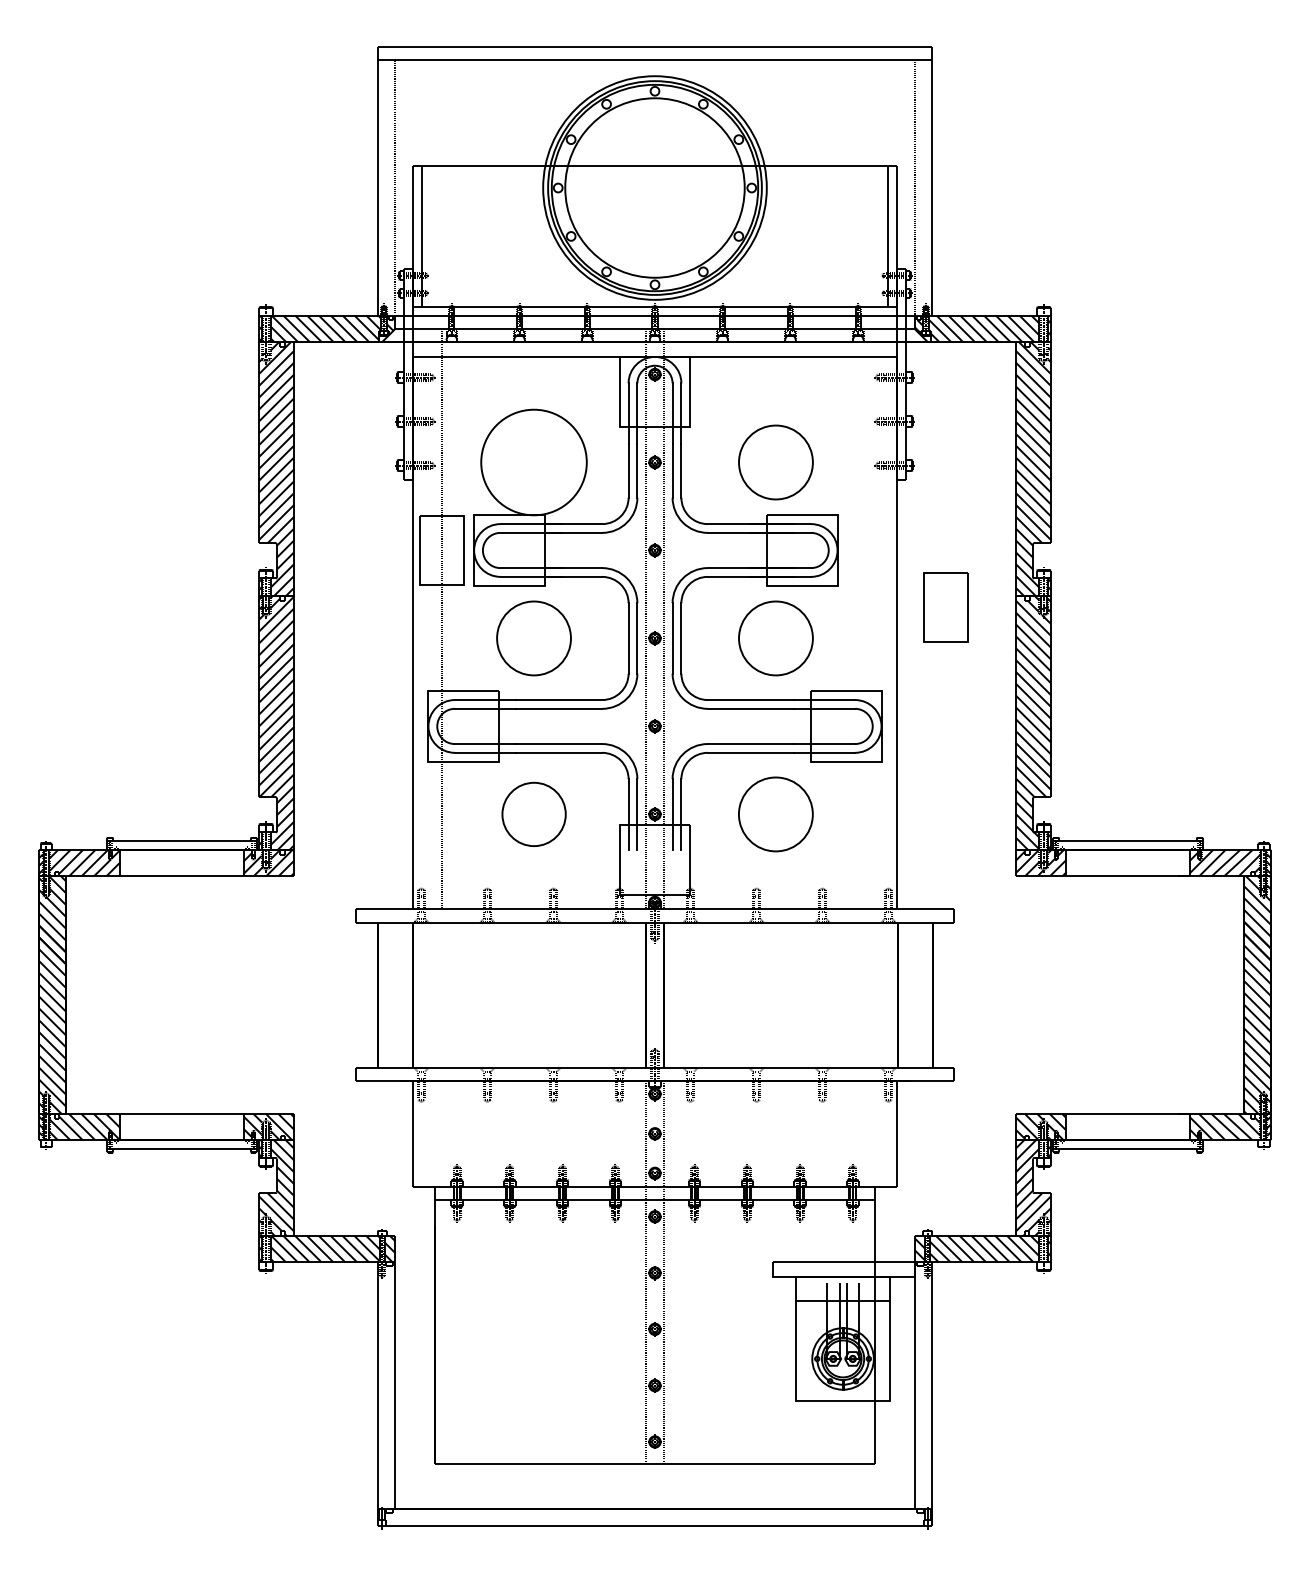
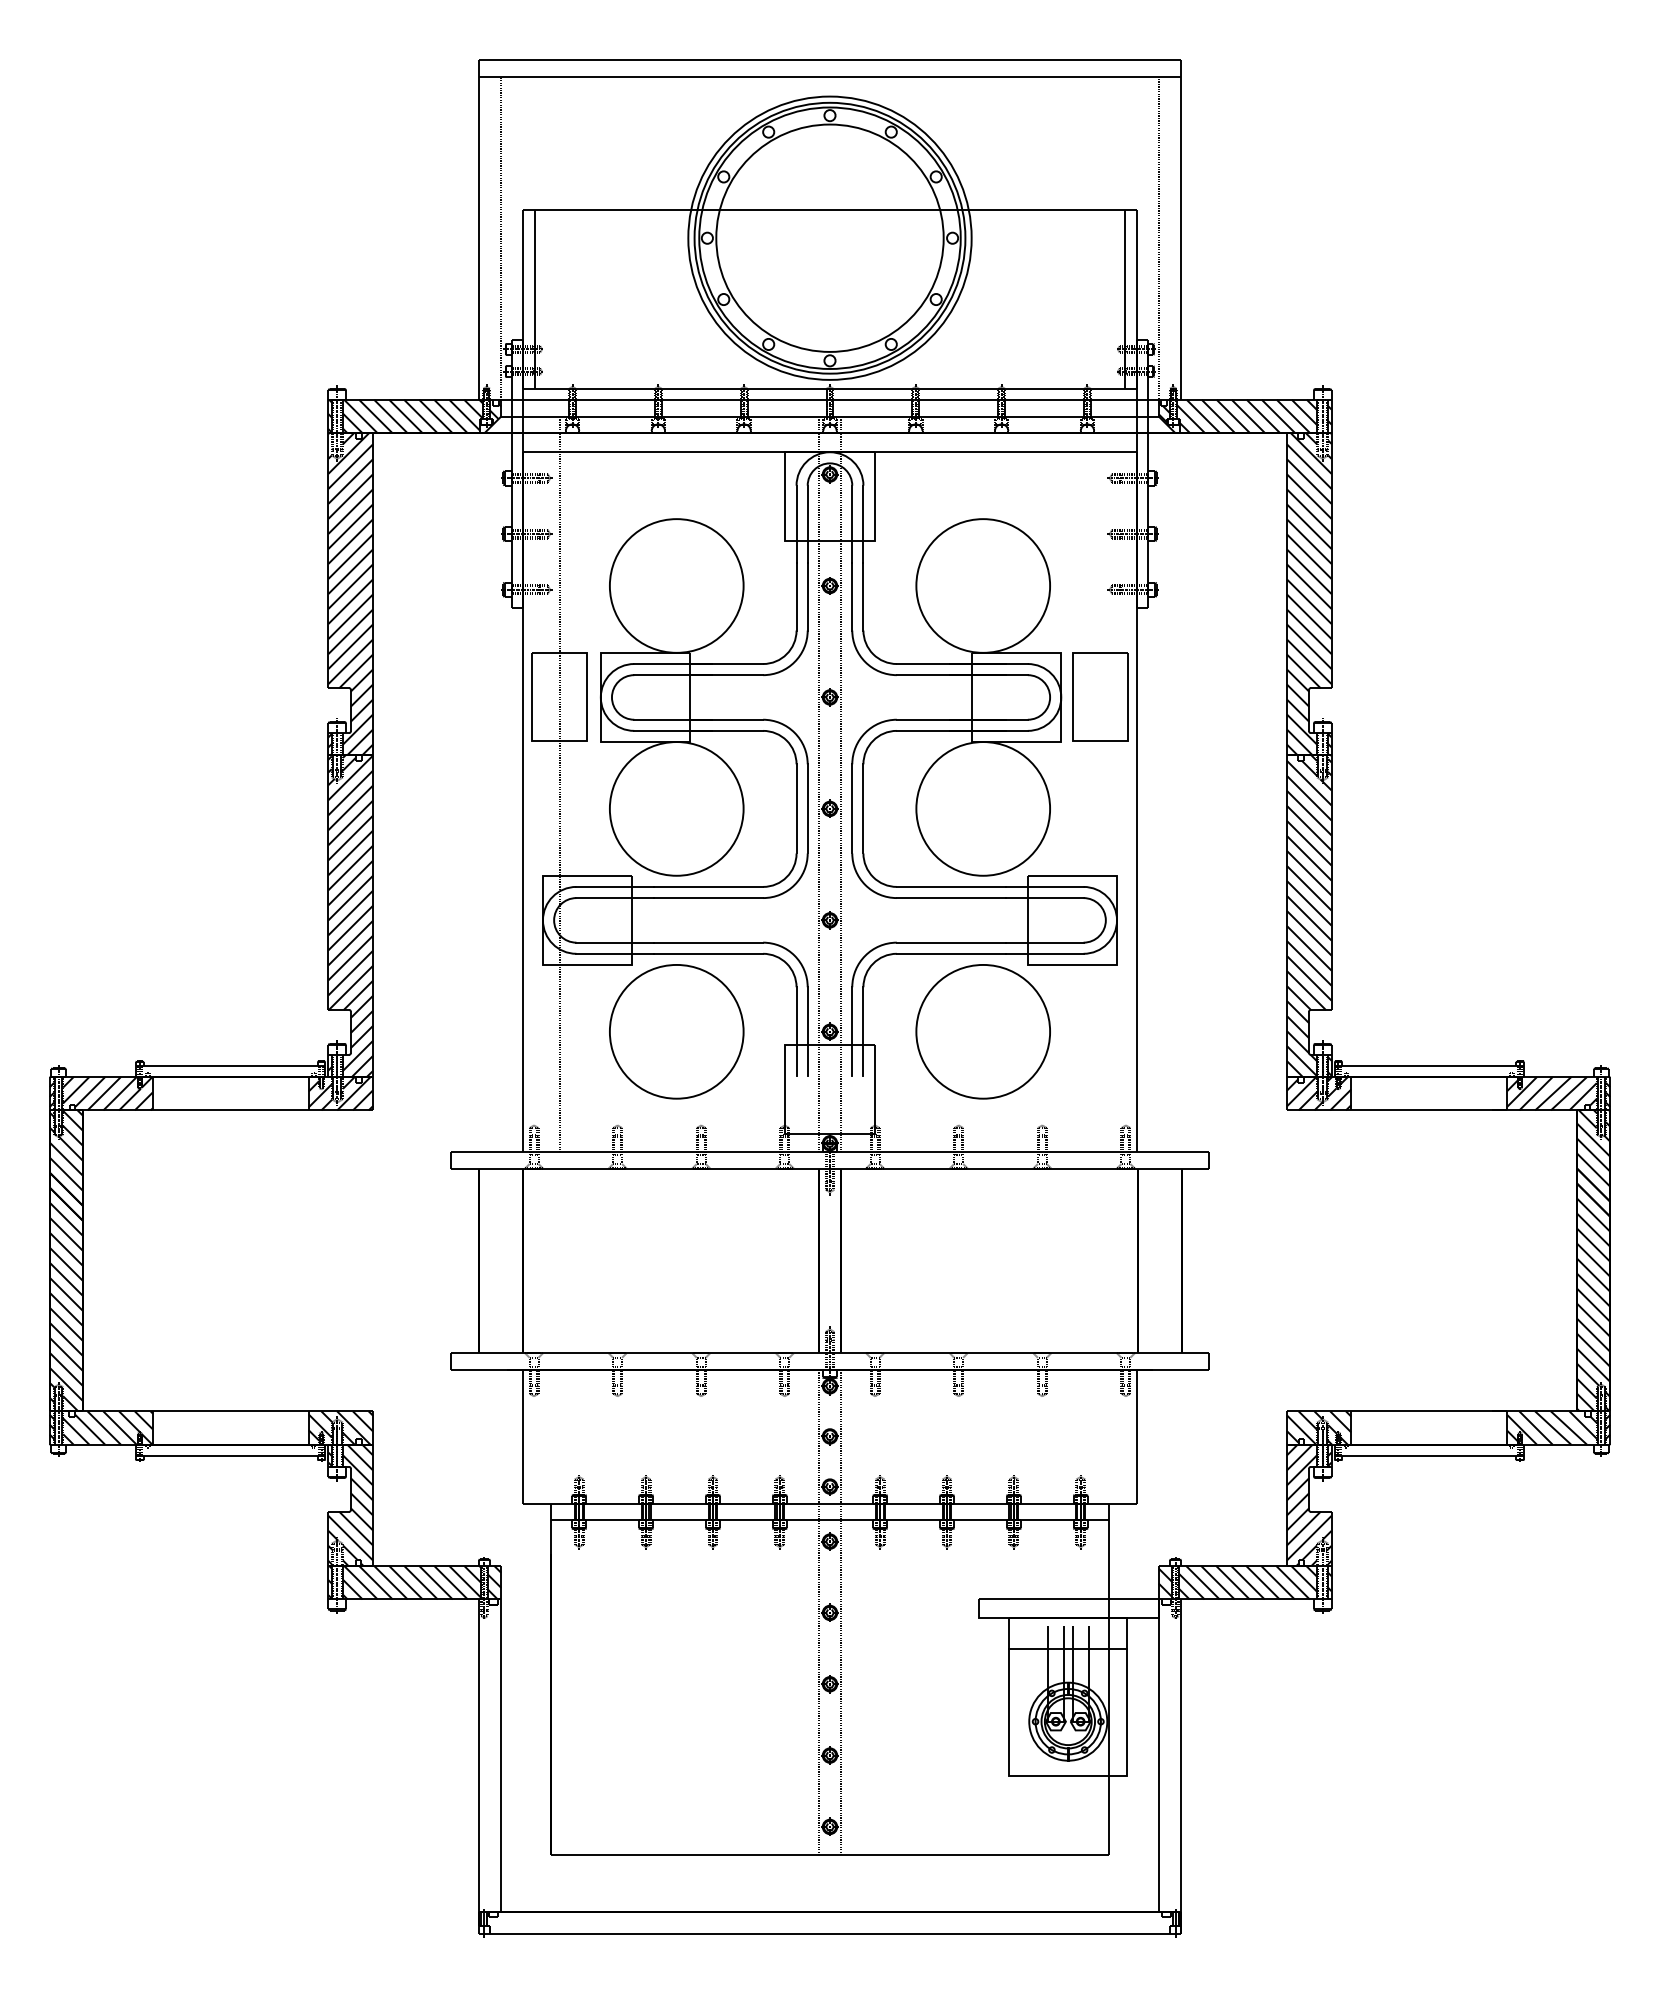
circle: (776, 462) -> (983, 585), size x1.43
part: (945, 606) -> (1100, 696), moved
circle: (533, 638) -> (676, 808), size x1.43
circle: (776, 638) -> (983, 808), size x1.43
circle: (533, 814) -> (676, 1031), size x1.67
circle: (775, 814) -> (982, 1031), size x1.43

